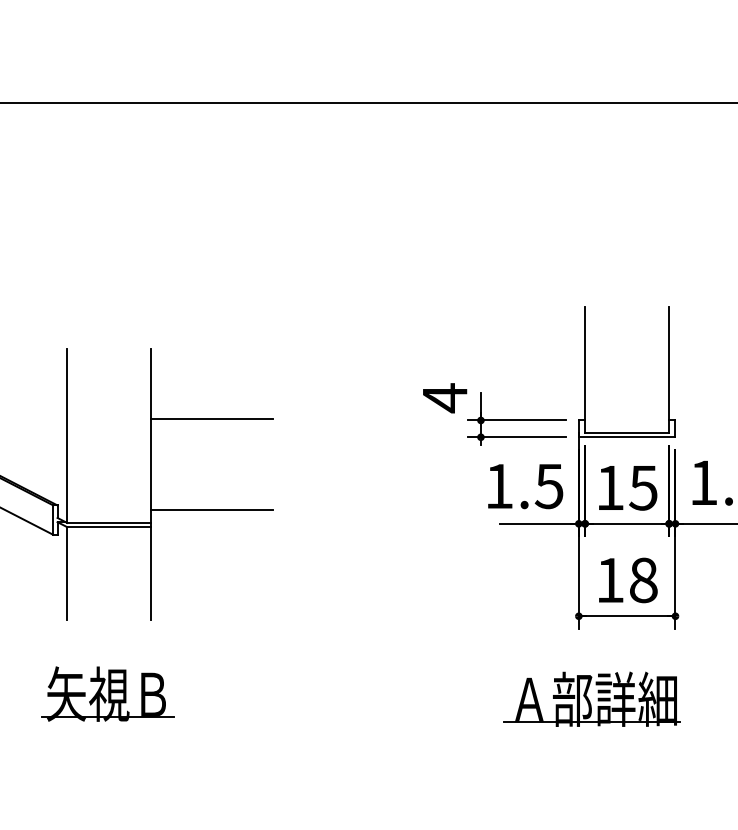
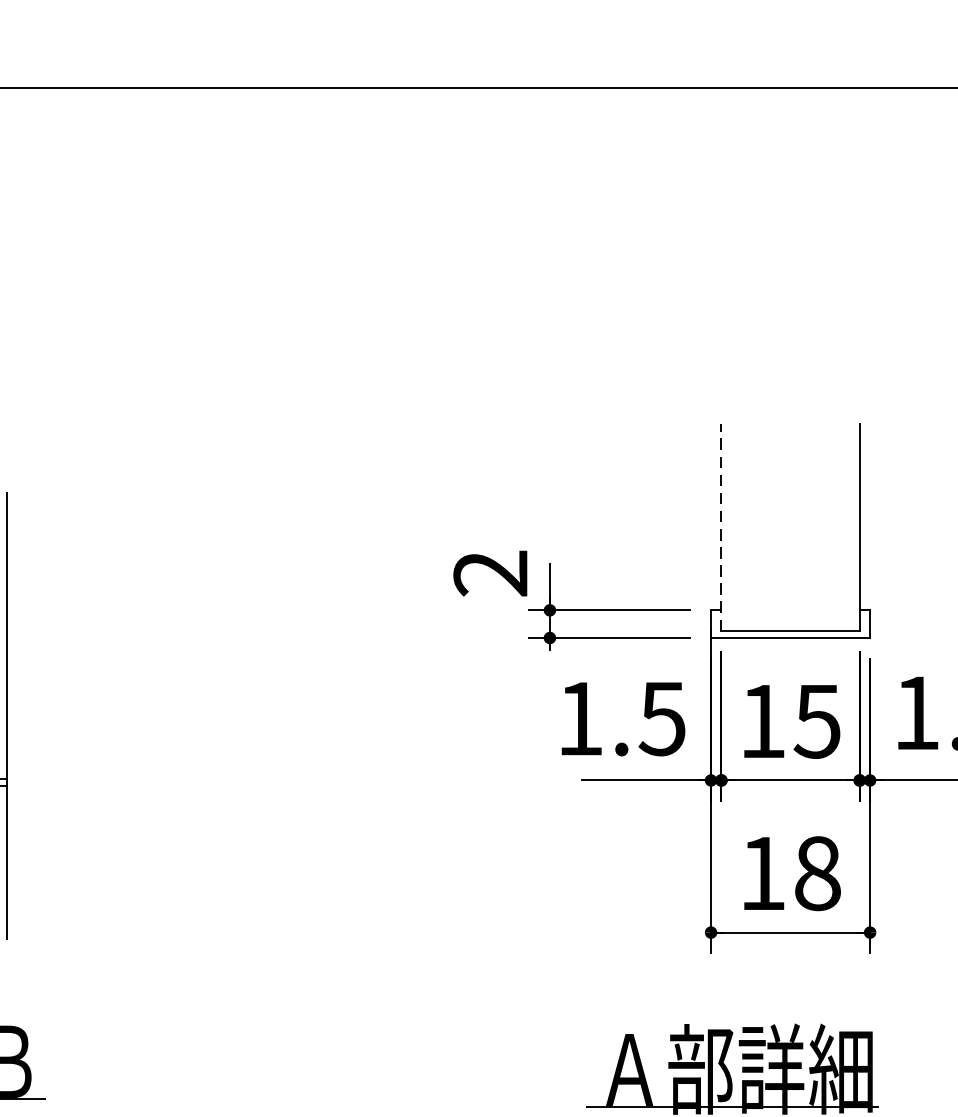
line: (585, 369) -> (722, 526), solid -> dashed
text: (444, 398) -> (489, 574), 4 -> 2
line: (212, 418) -> (108, 607), removed
line: (212, 509) -> (108, 756), removed

